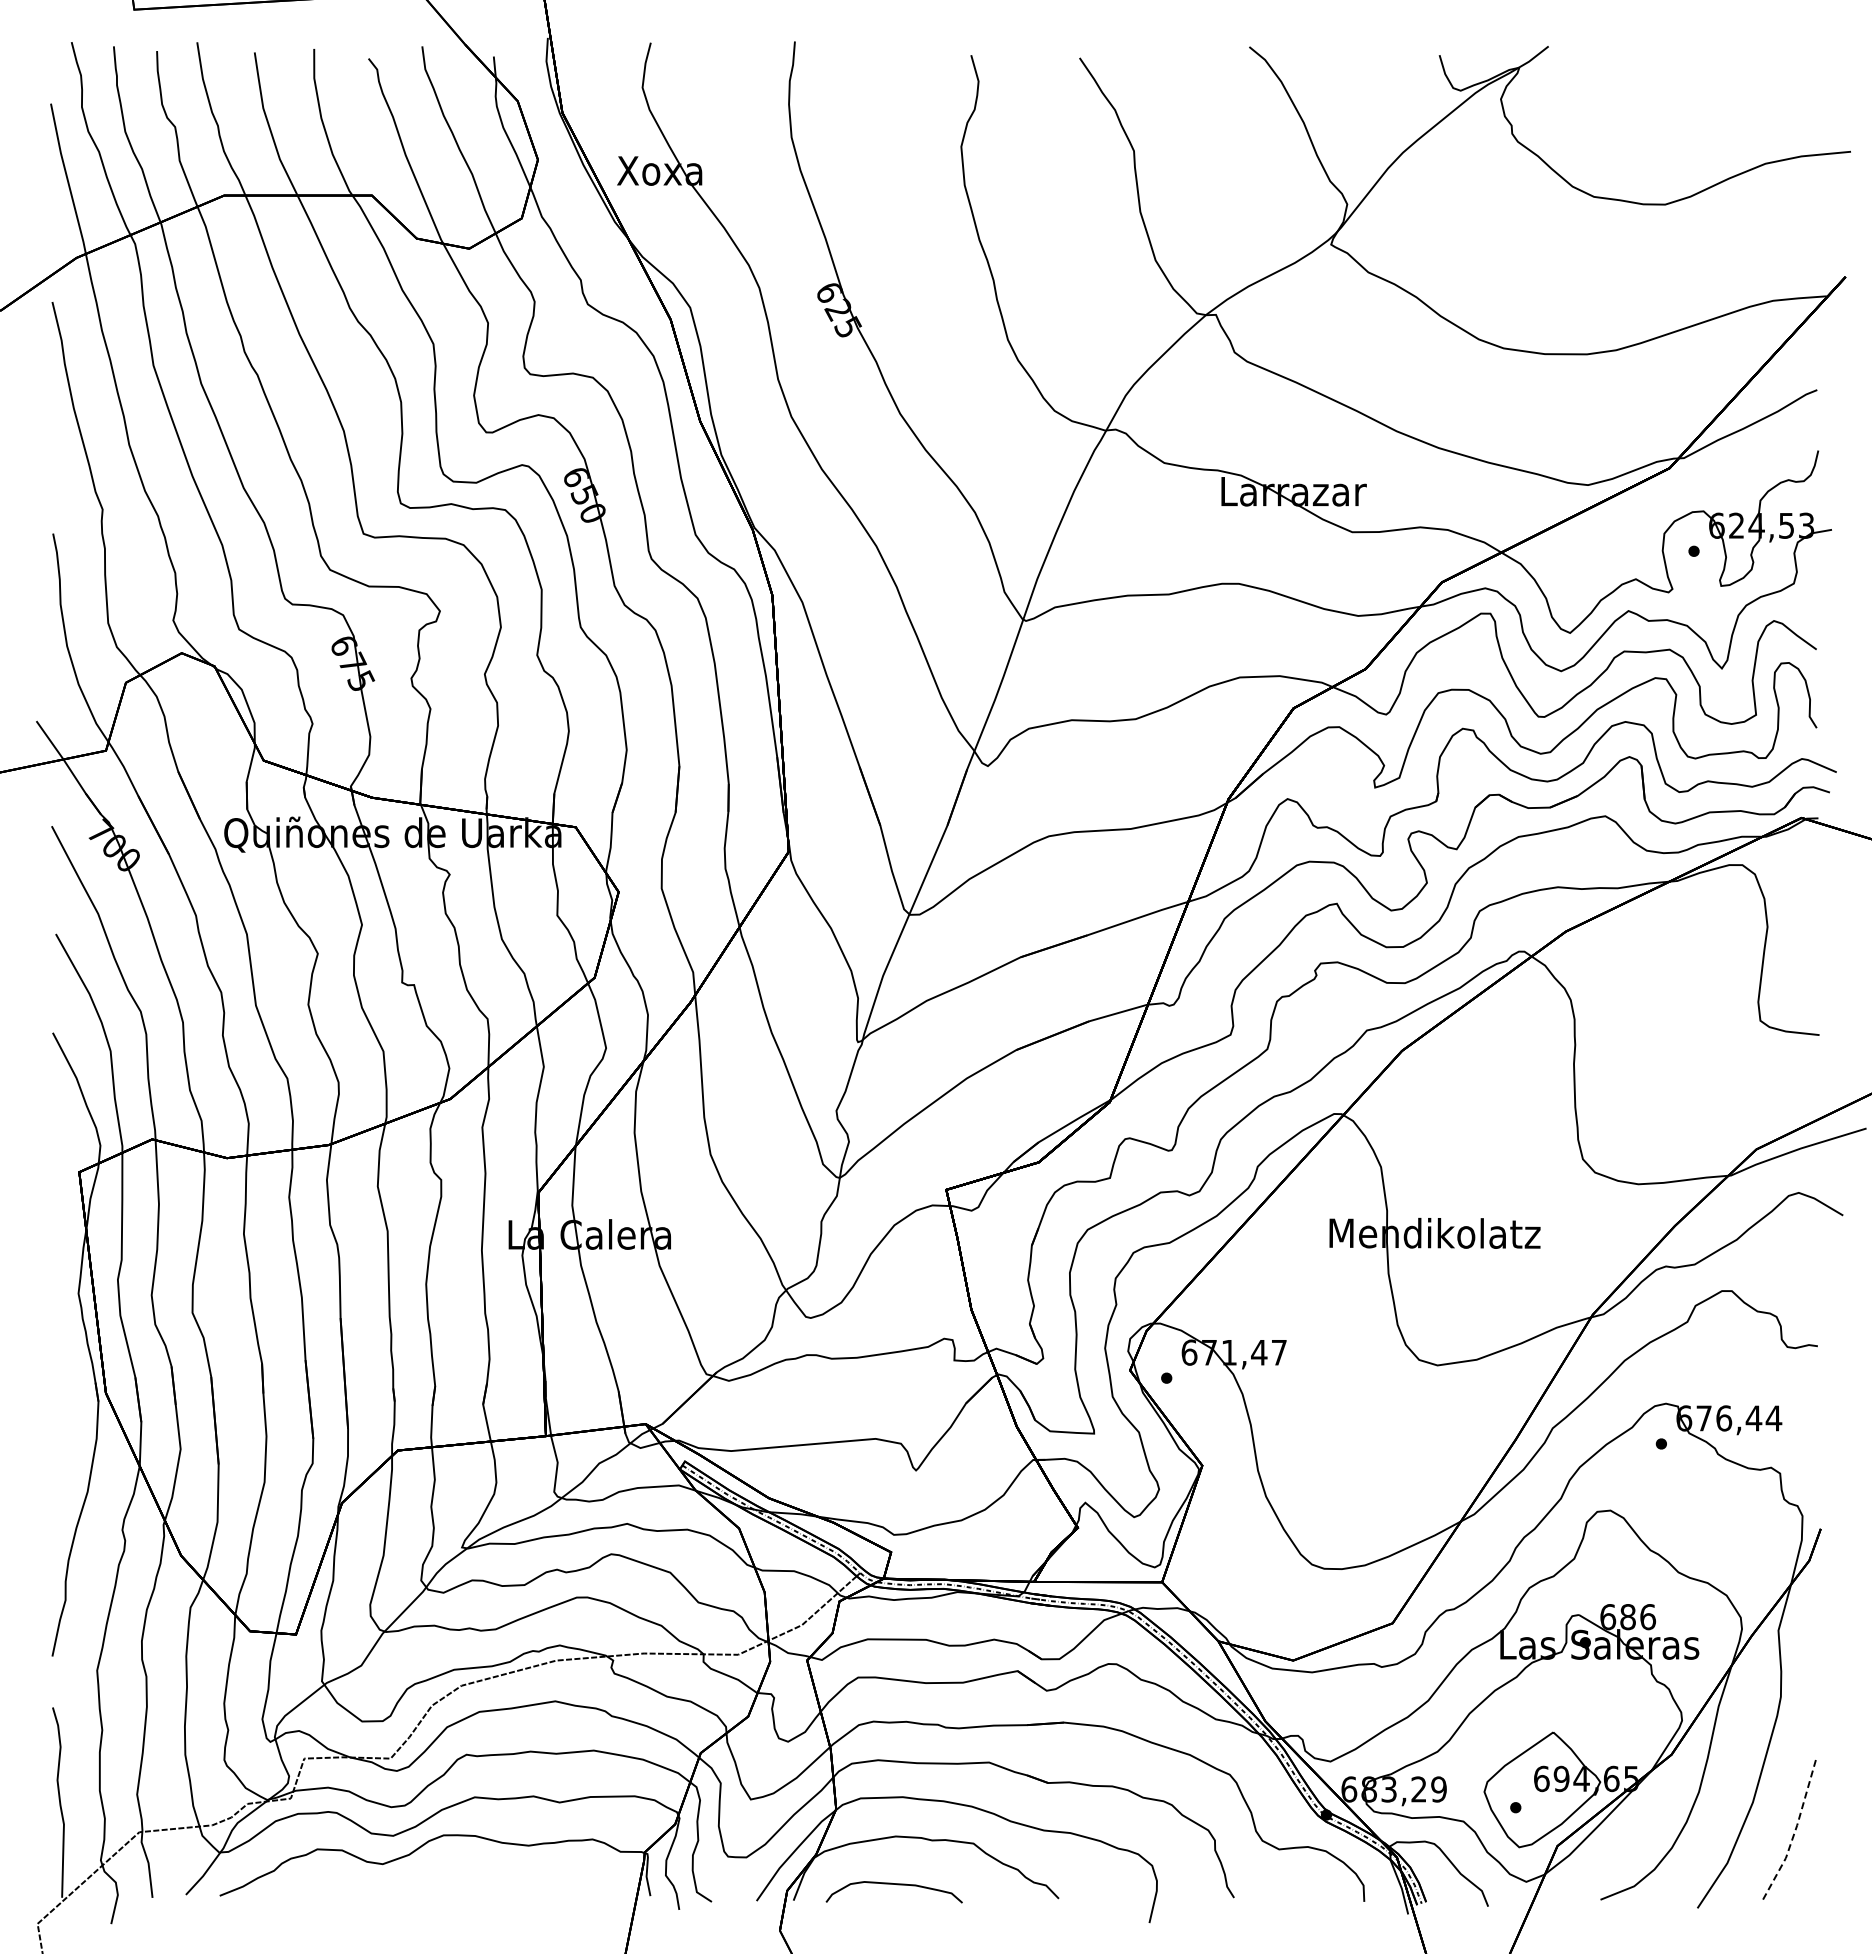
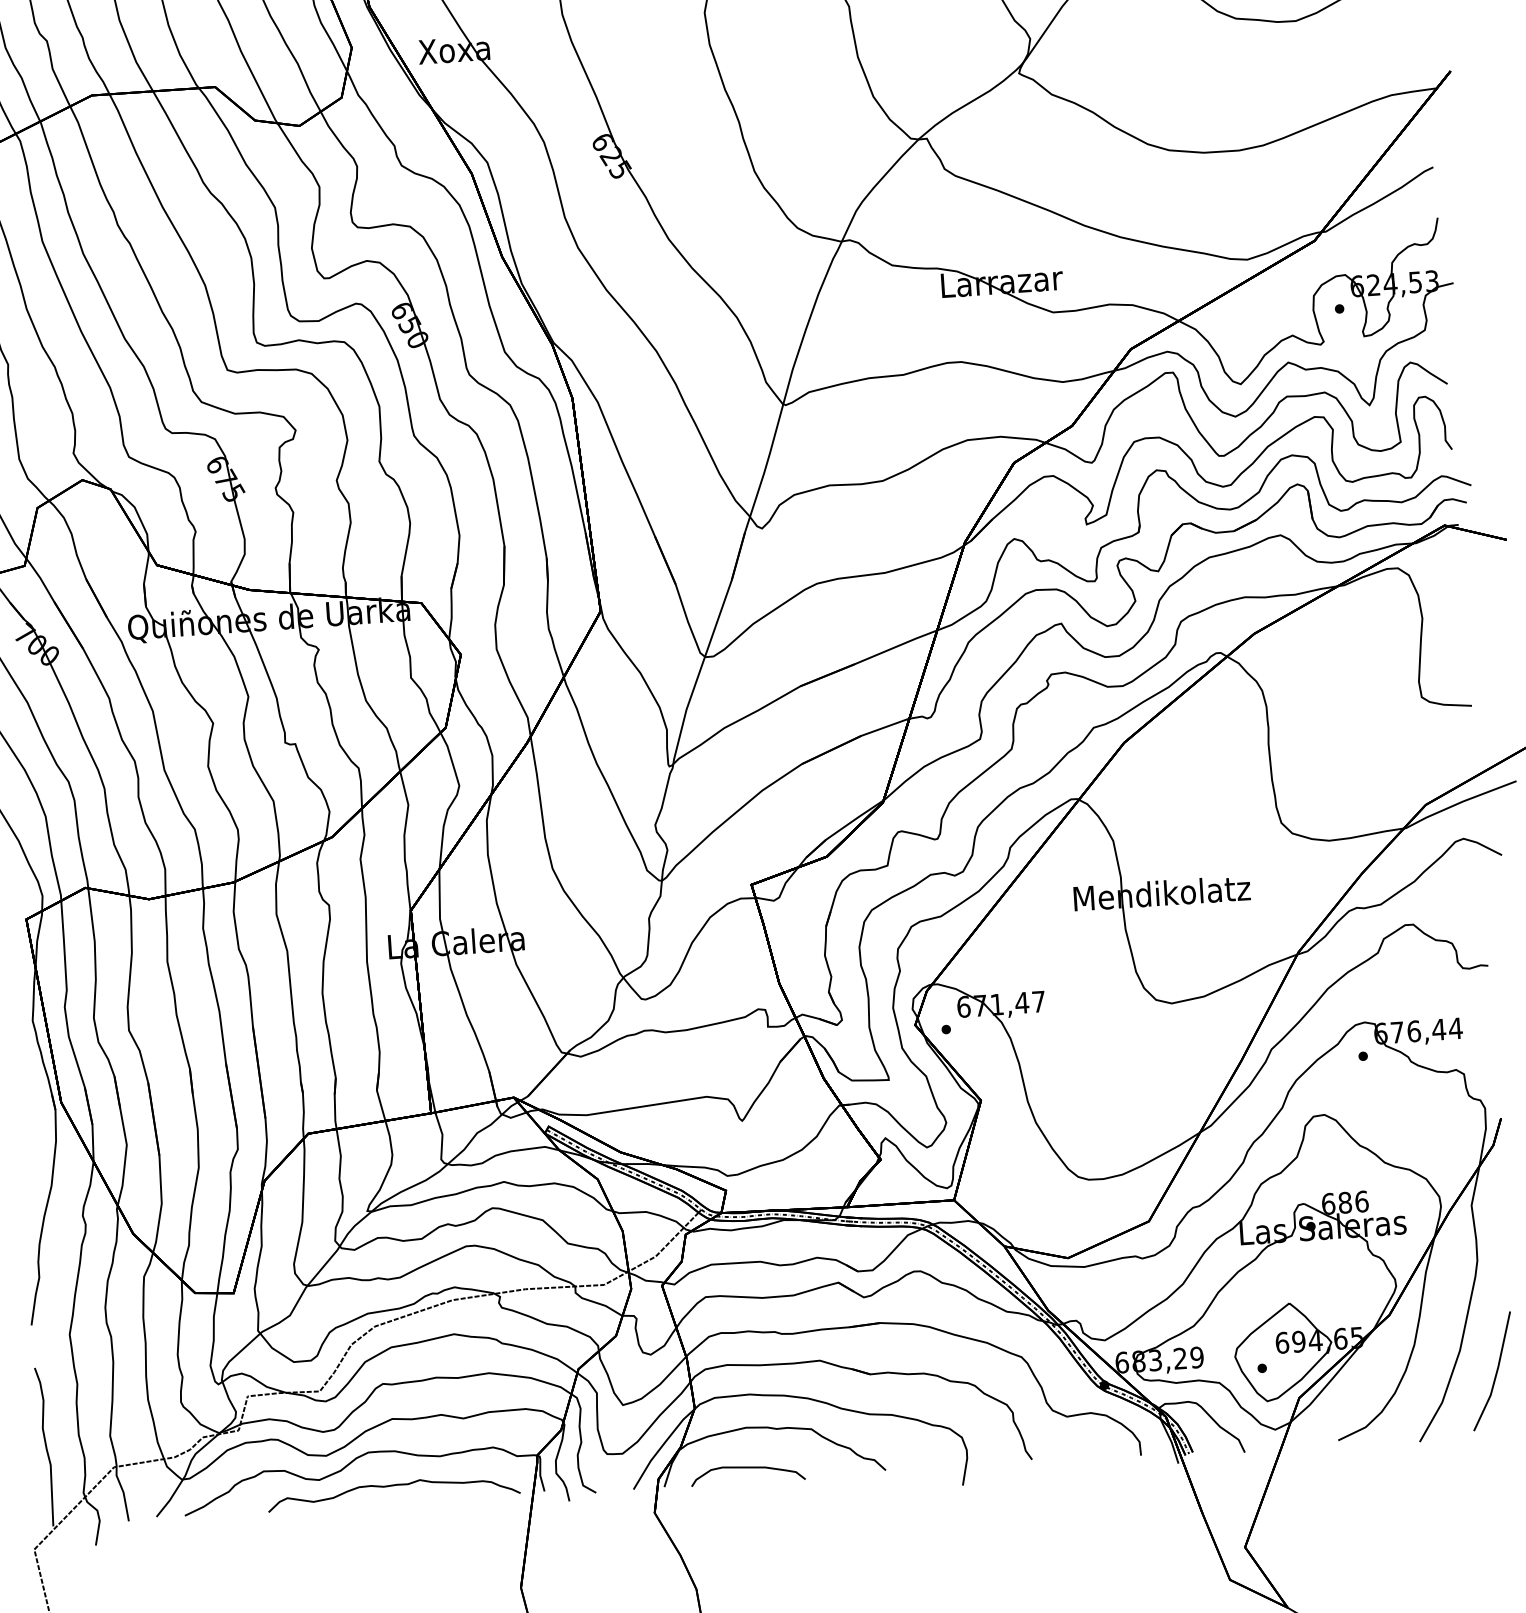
line: (1794, 1832) -> (1496, 1373), dashed -> solid
curve: (470, 1877) -> (393, 1486), added

